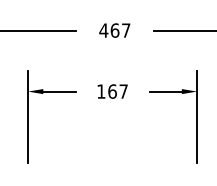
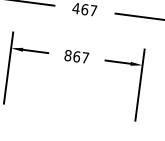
text: (101, 91) -> (68, 55), 167 -> 867

